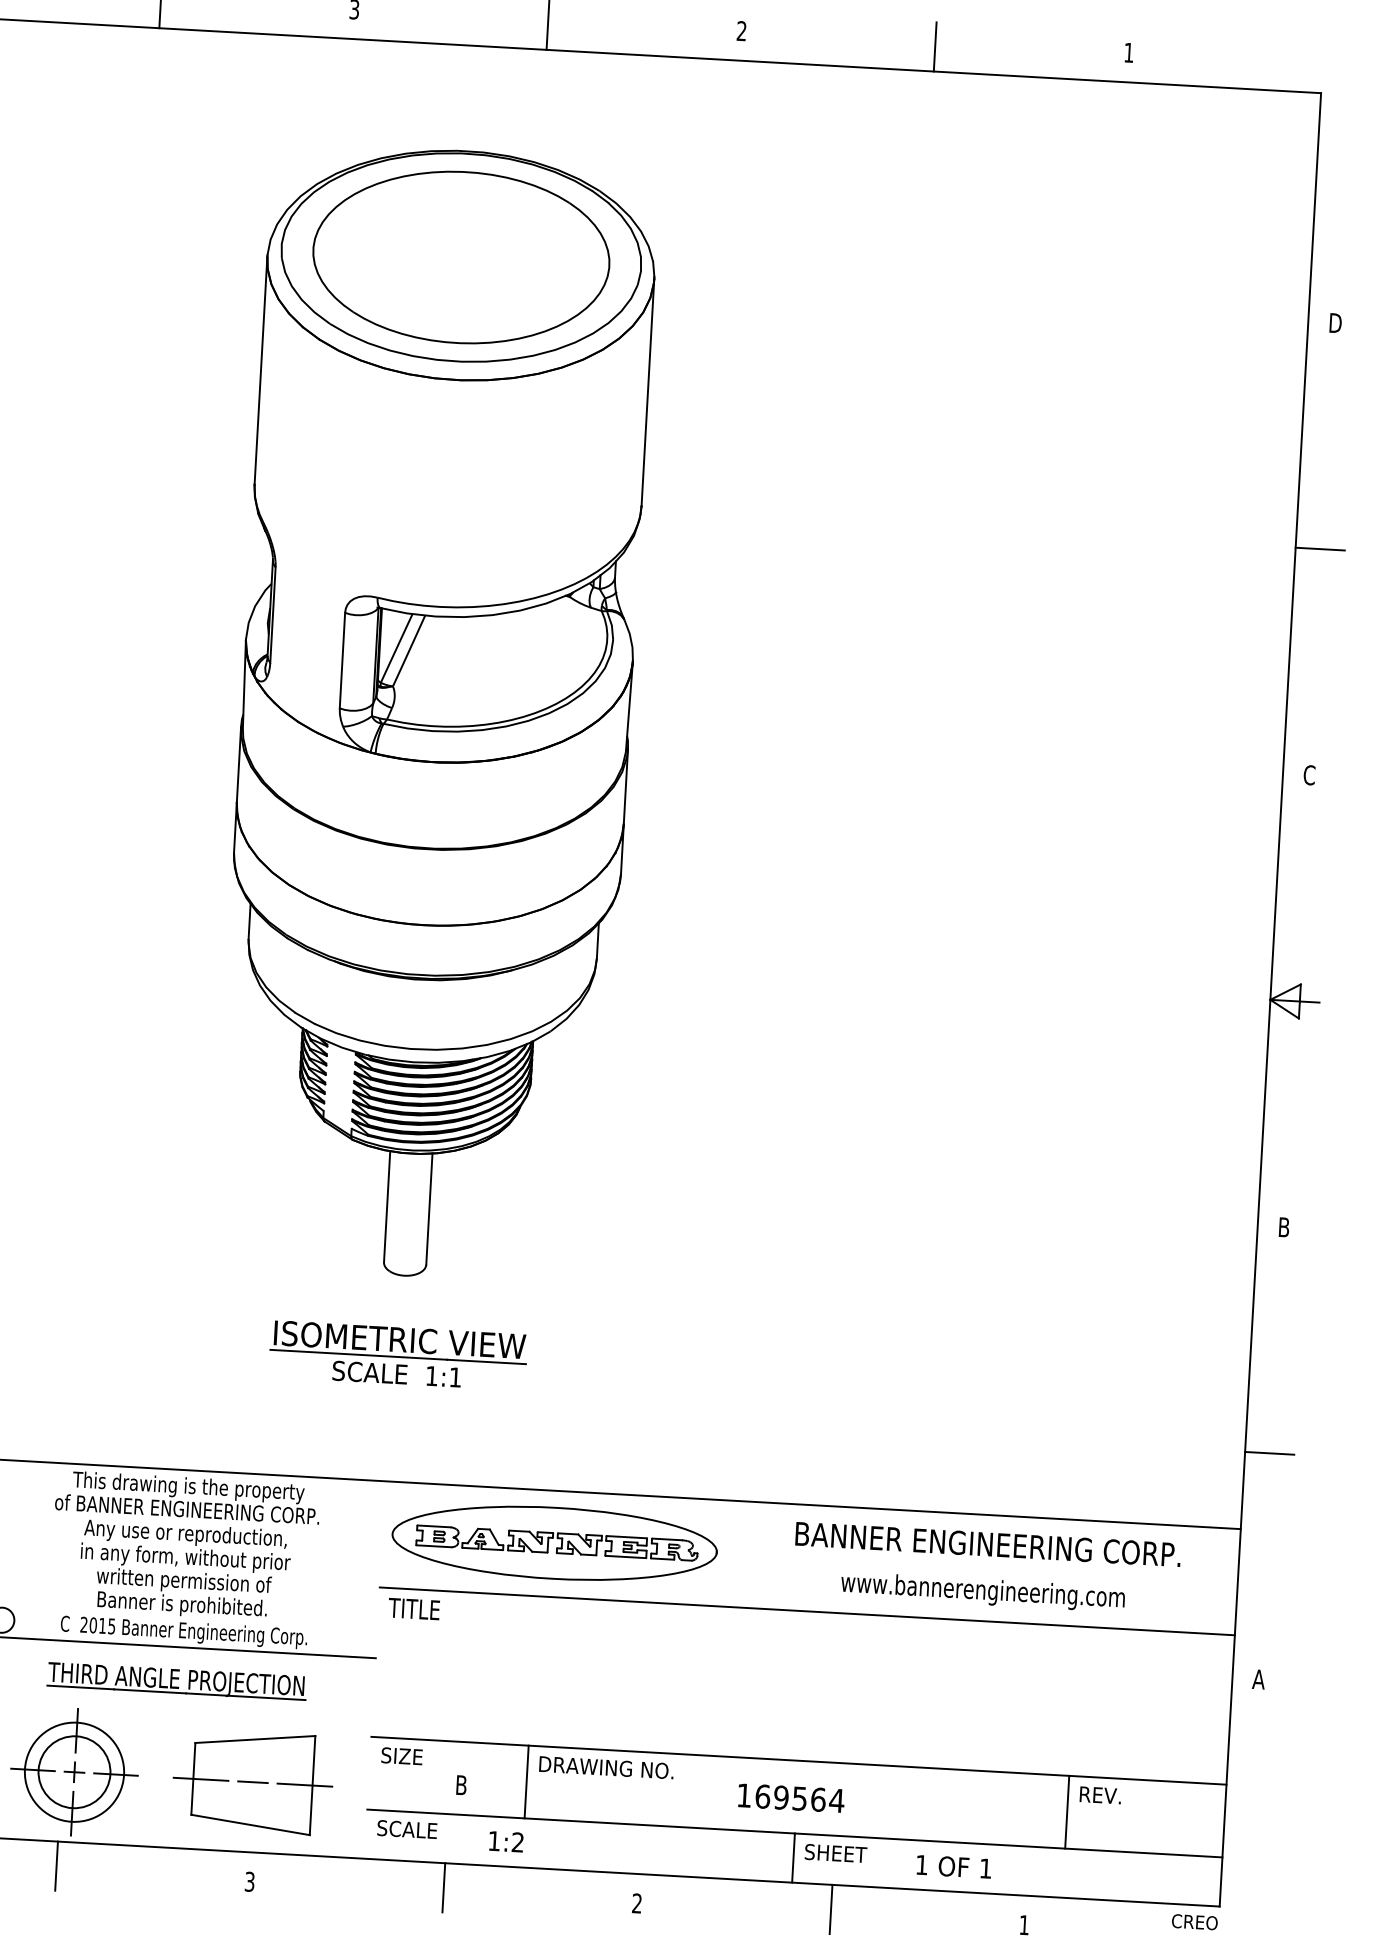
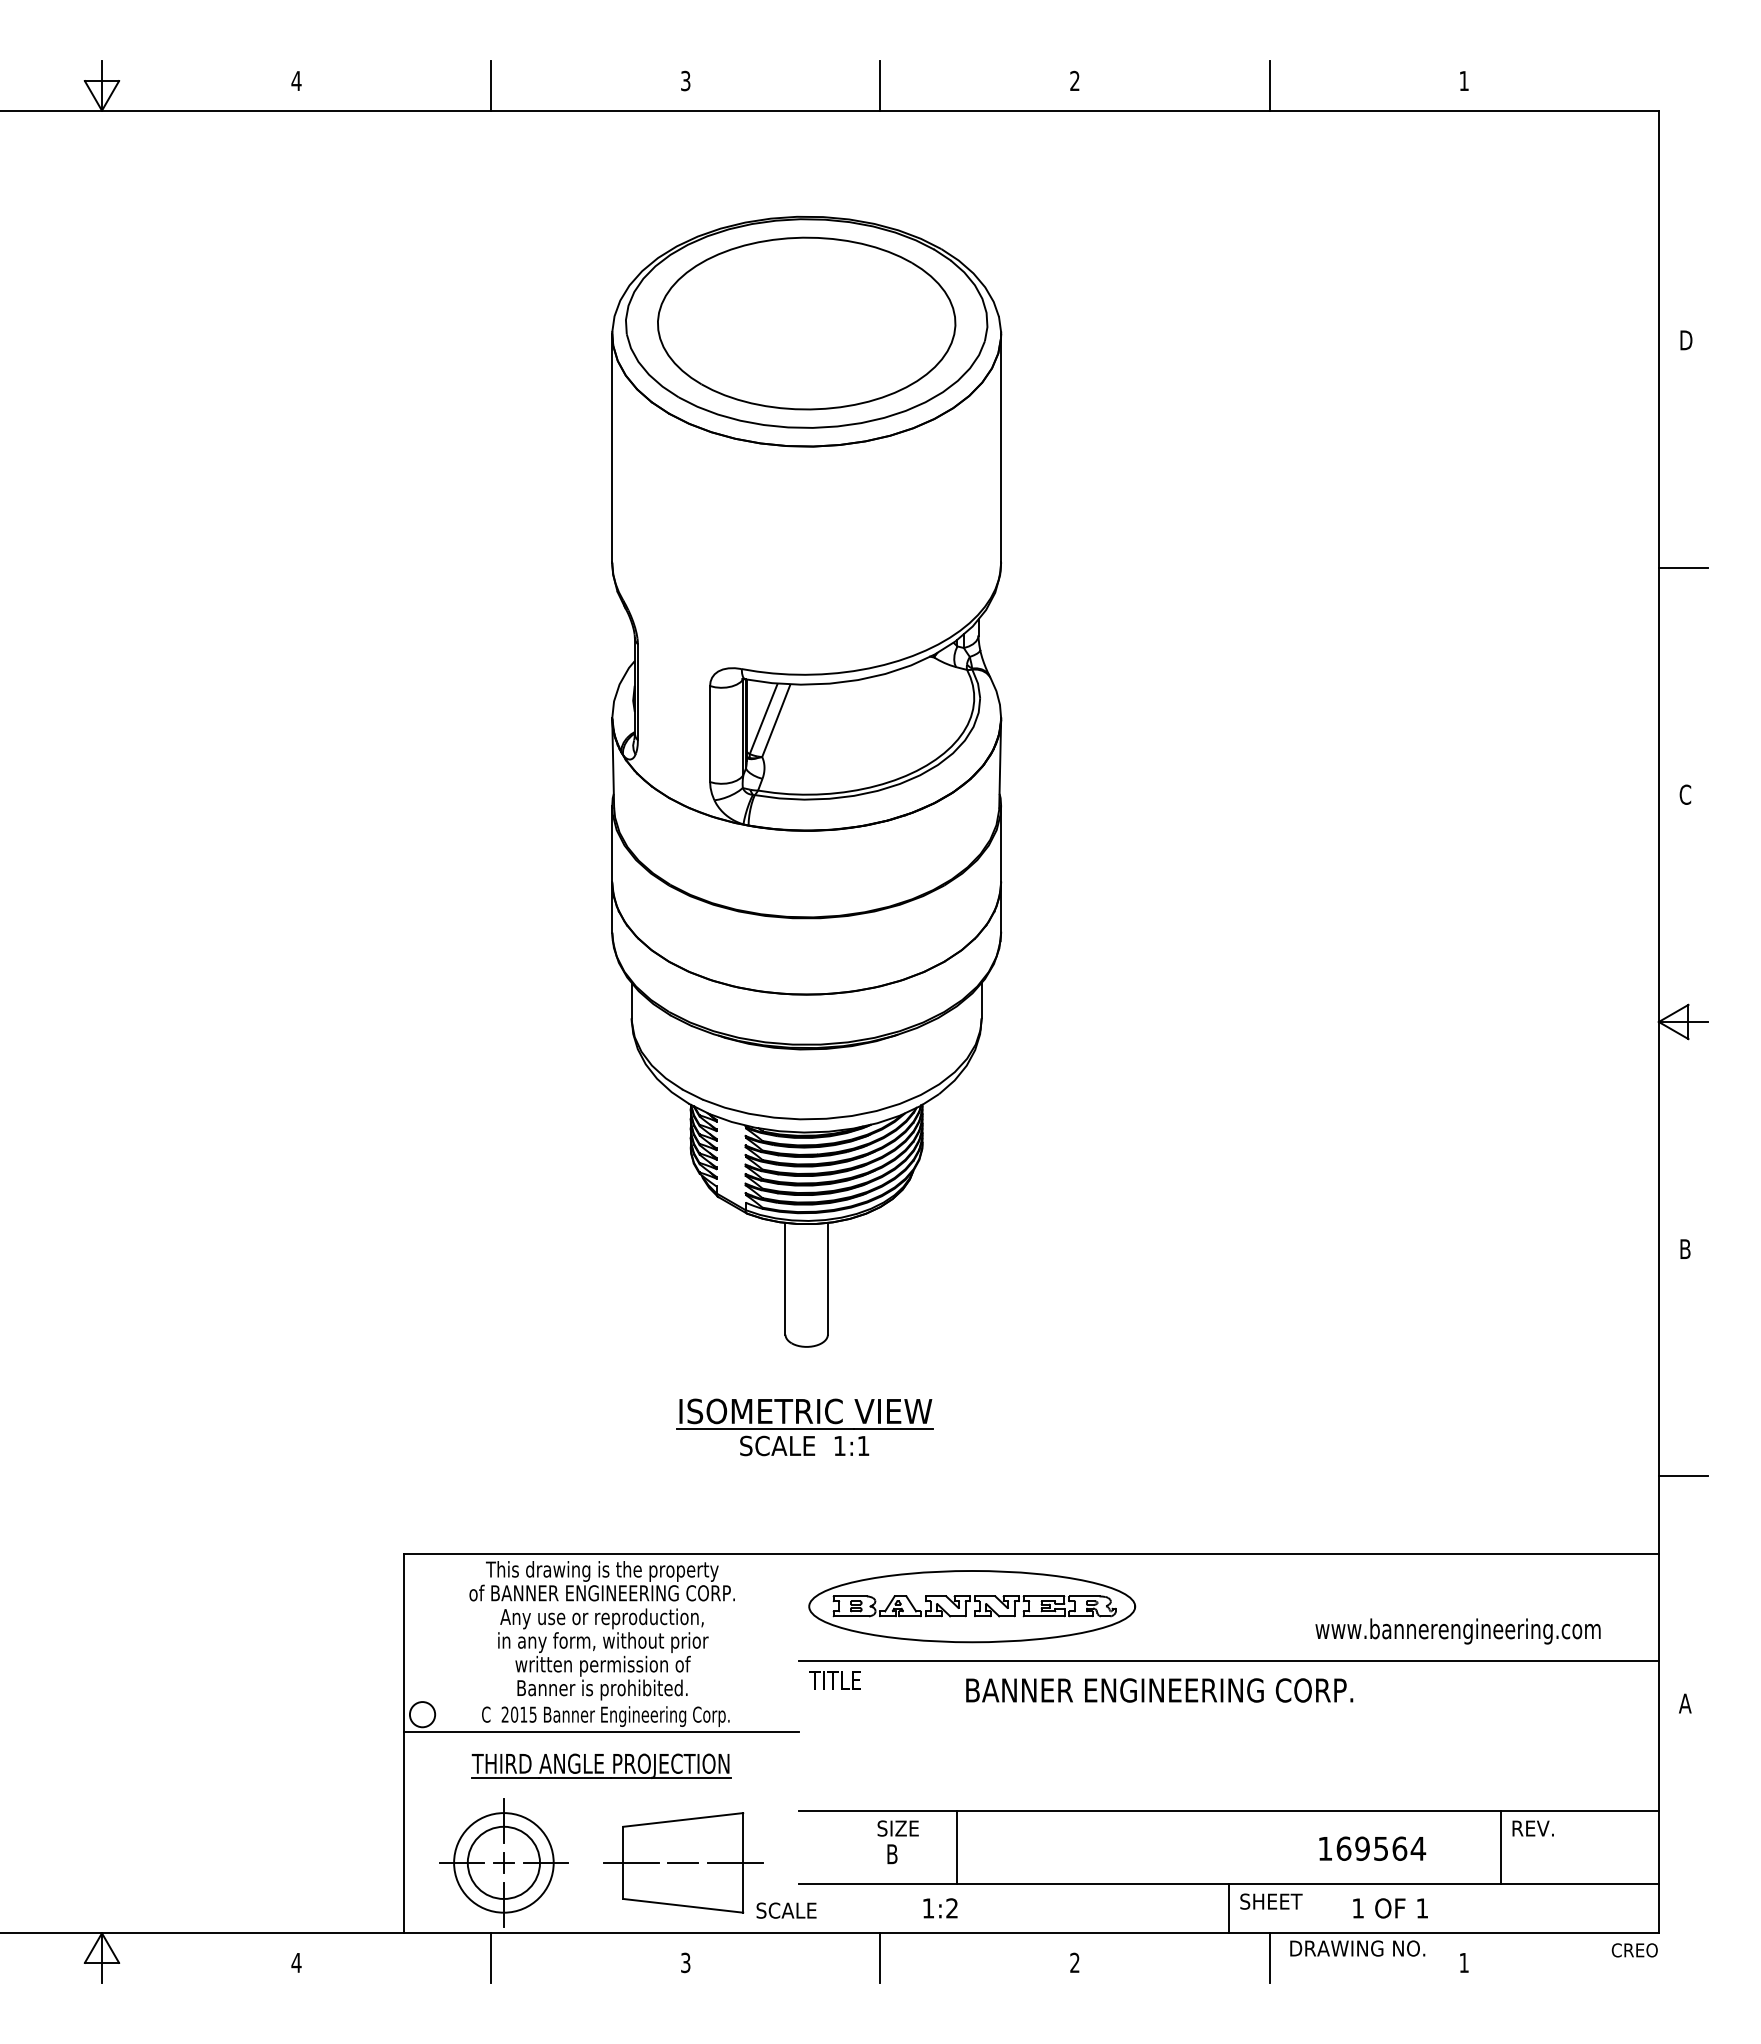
text: (988, 1544) -> (1159, 1690), moved
text: (982, 1592) -> (1457, 1631), moved
text: (401, 1756) -> (897, 1828), moved
text: (606, 1767) -> (1357, 1948), moved
text: (791, 1797) -> (1372, 1848), moved
text: (407, 1829) -> (786, 1910), moved

